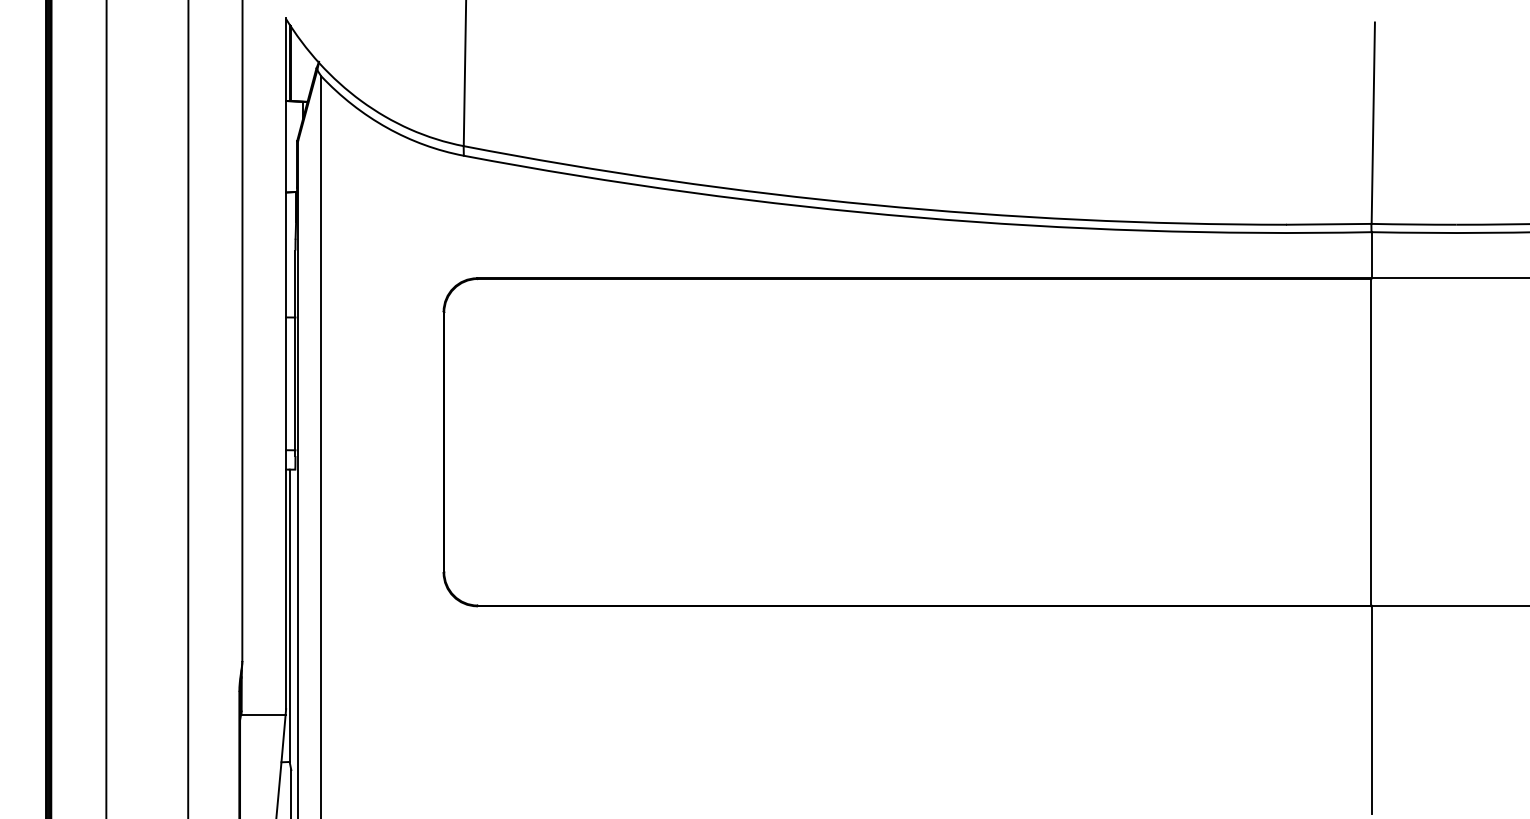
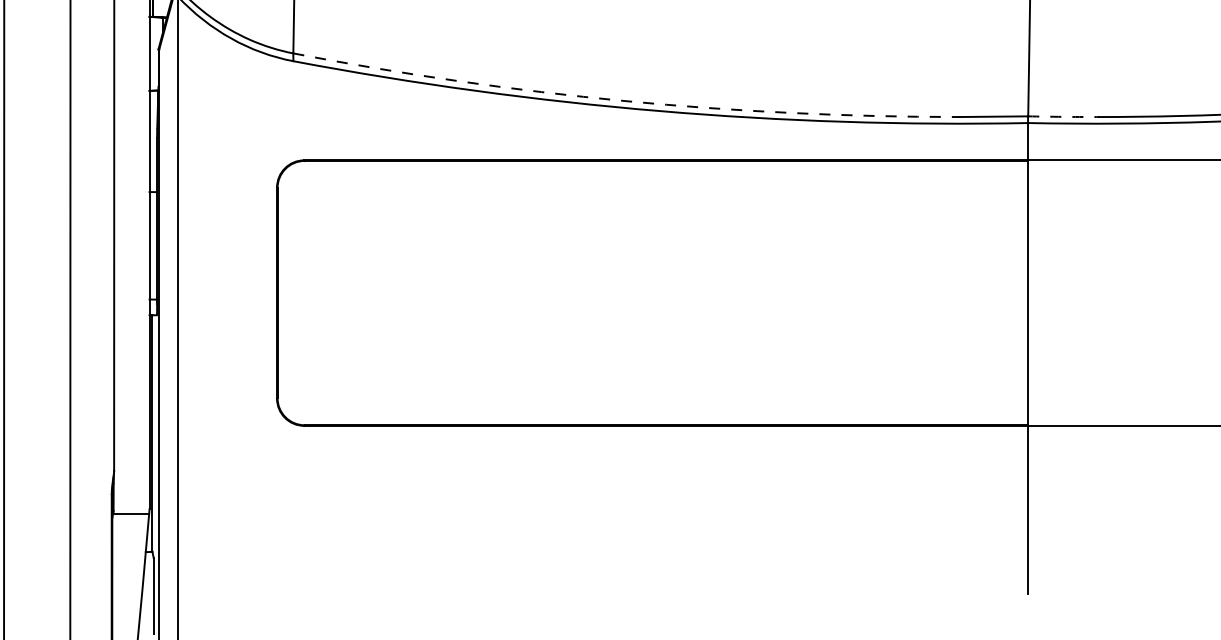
arc: (873, 205) -> (625, 101), solid -> dashed
arc: (1413, 224) -> (1062, 116), solid -> dashed

